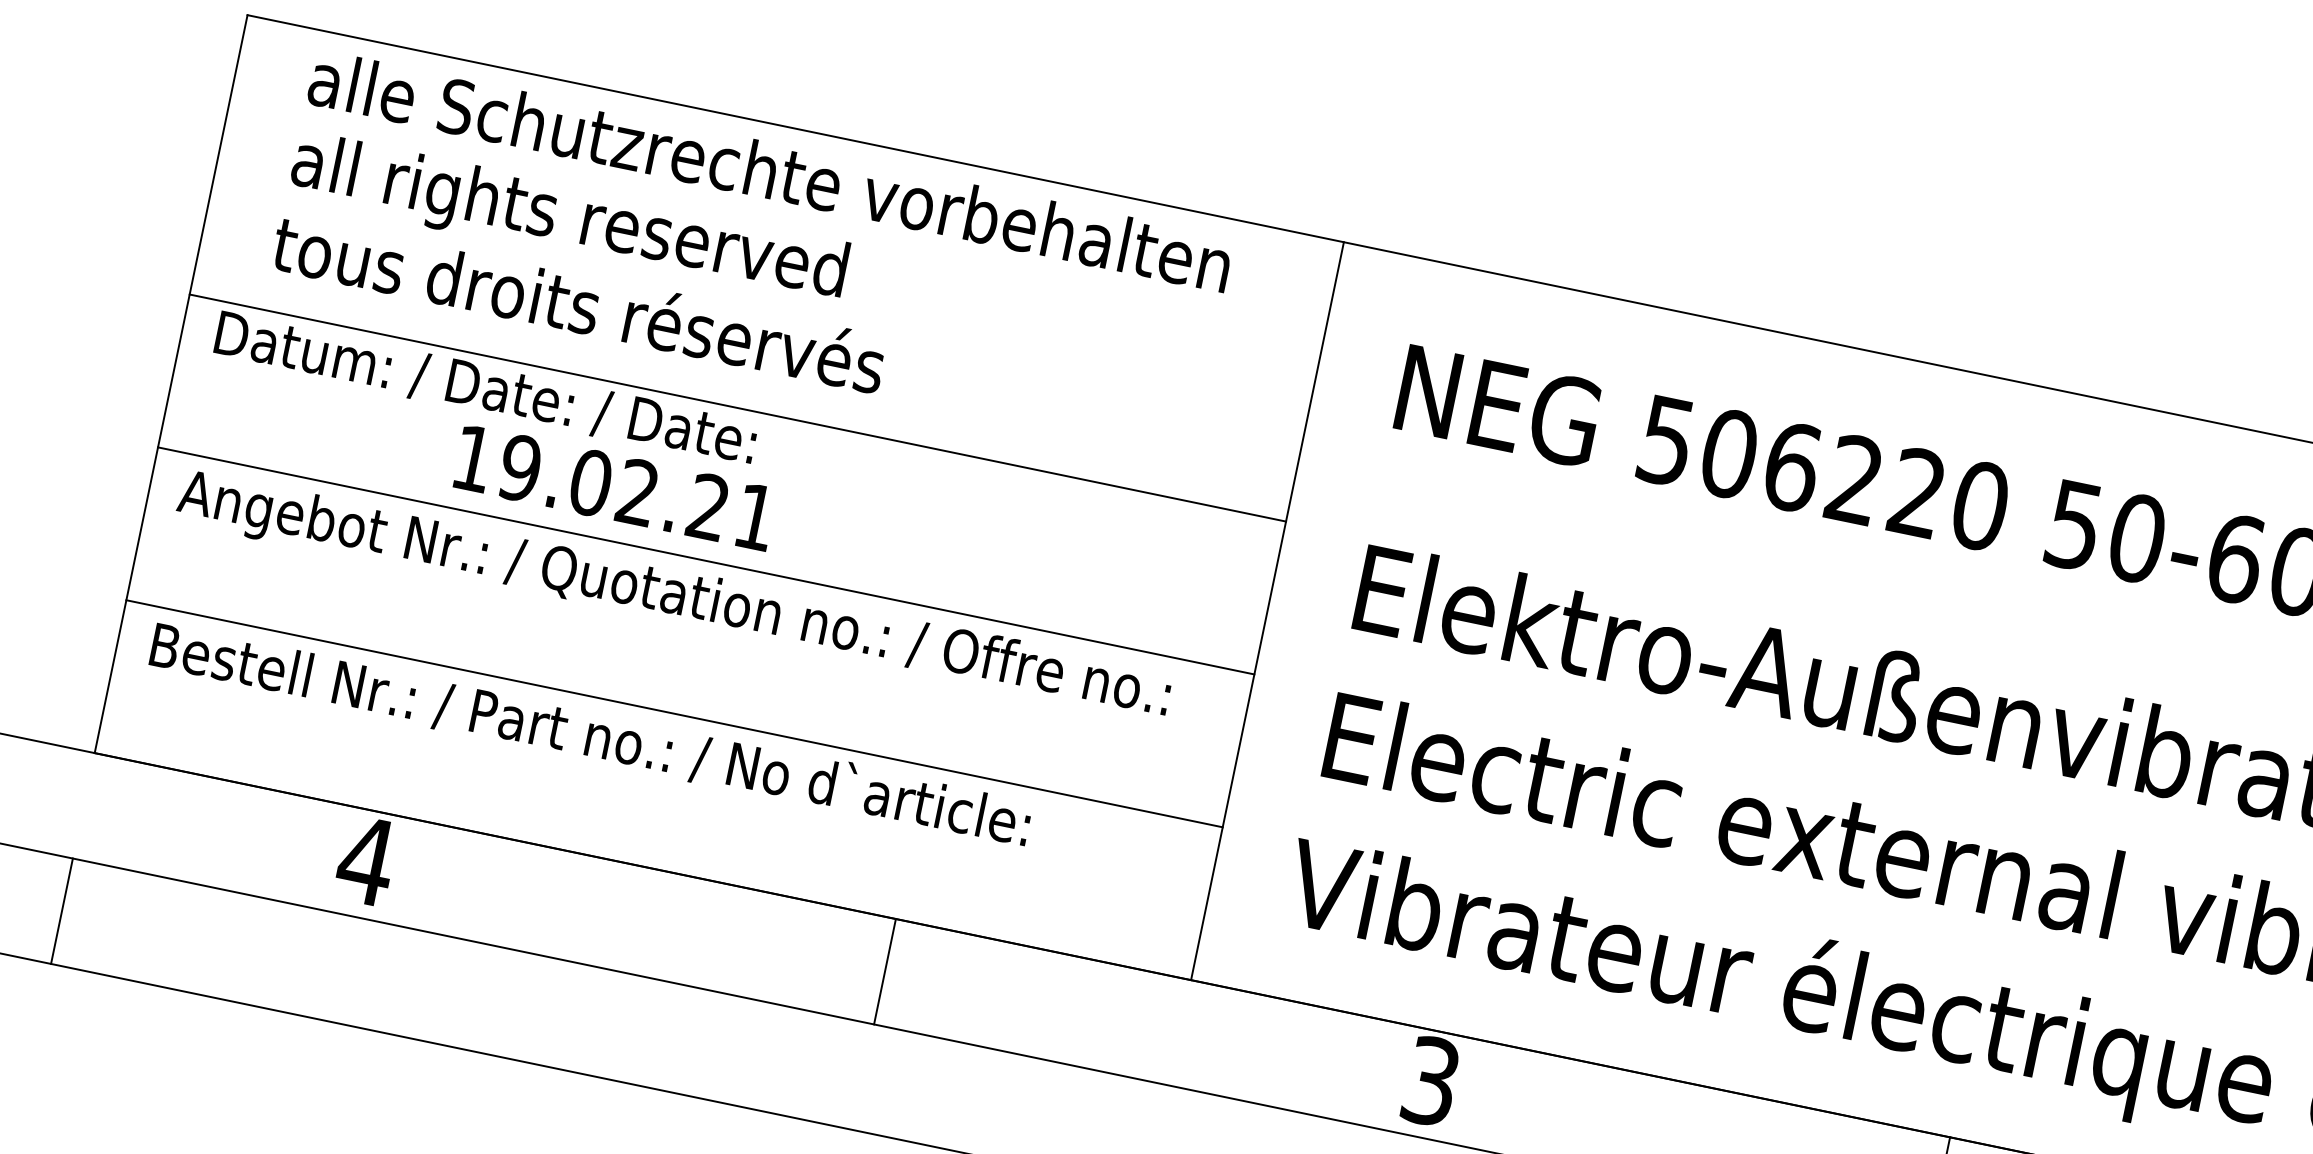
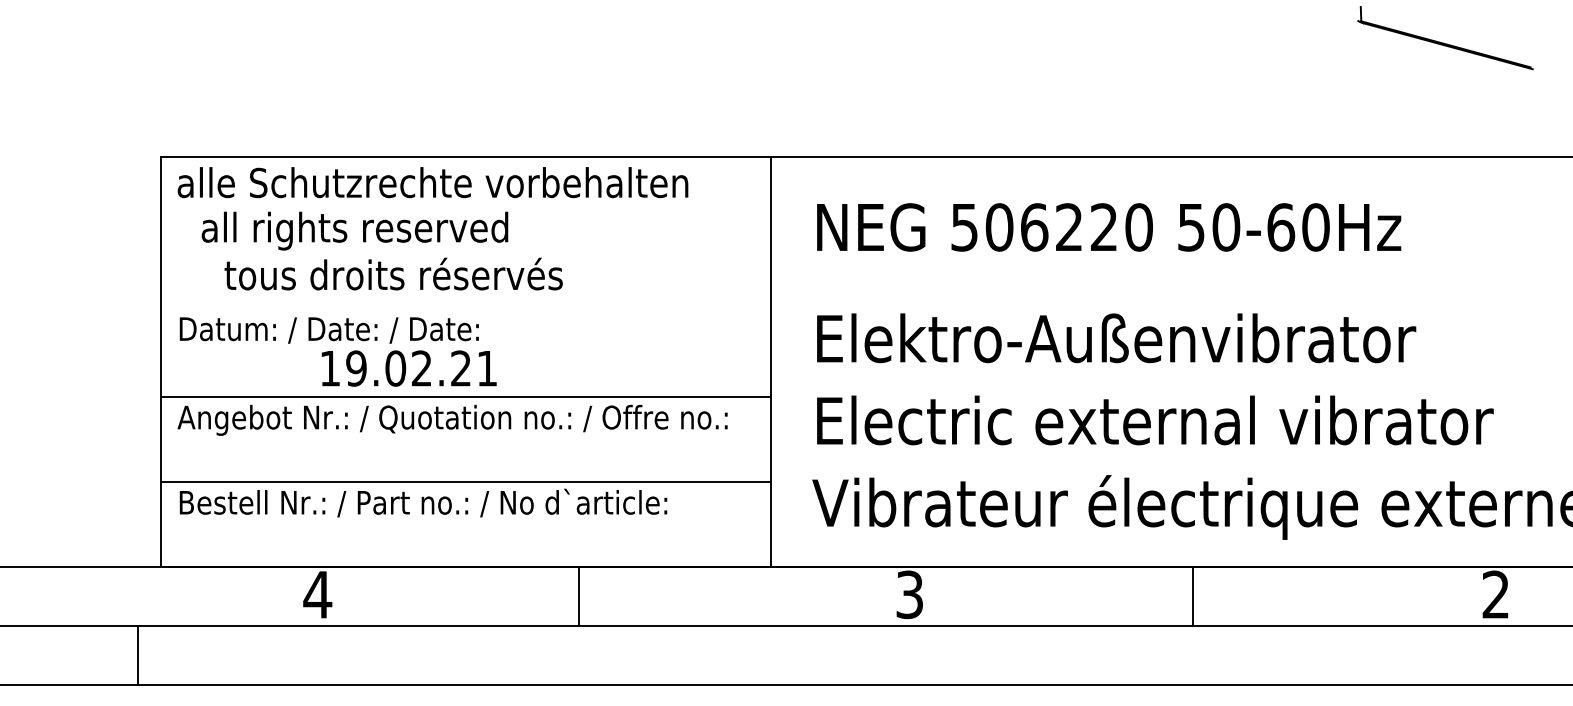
text: (769, 170) -> (432, 182), moved
text: (579, 302) -> (393, 273), moved
line: (737, 408) -> (465, 312), removed
line: (62, 911) -> (138, 655), moved
line: (885, 971) -> (578, 596), moved

